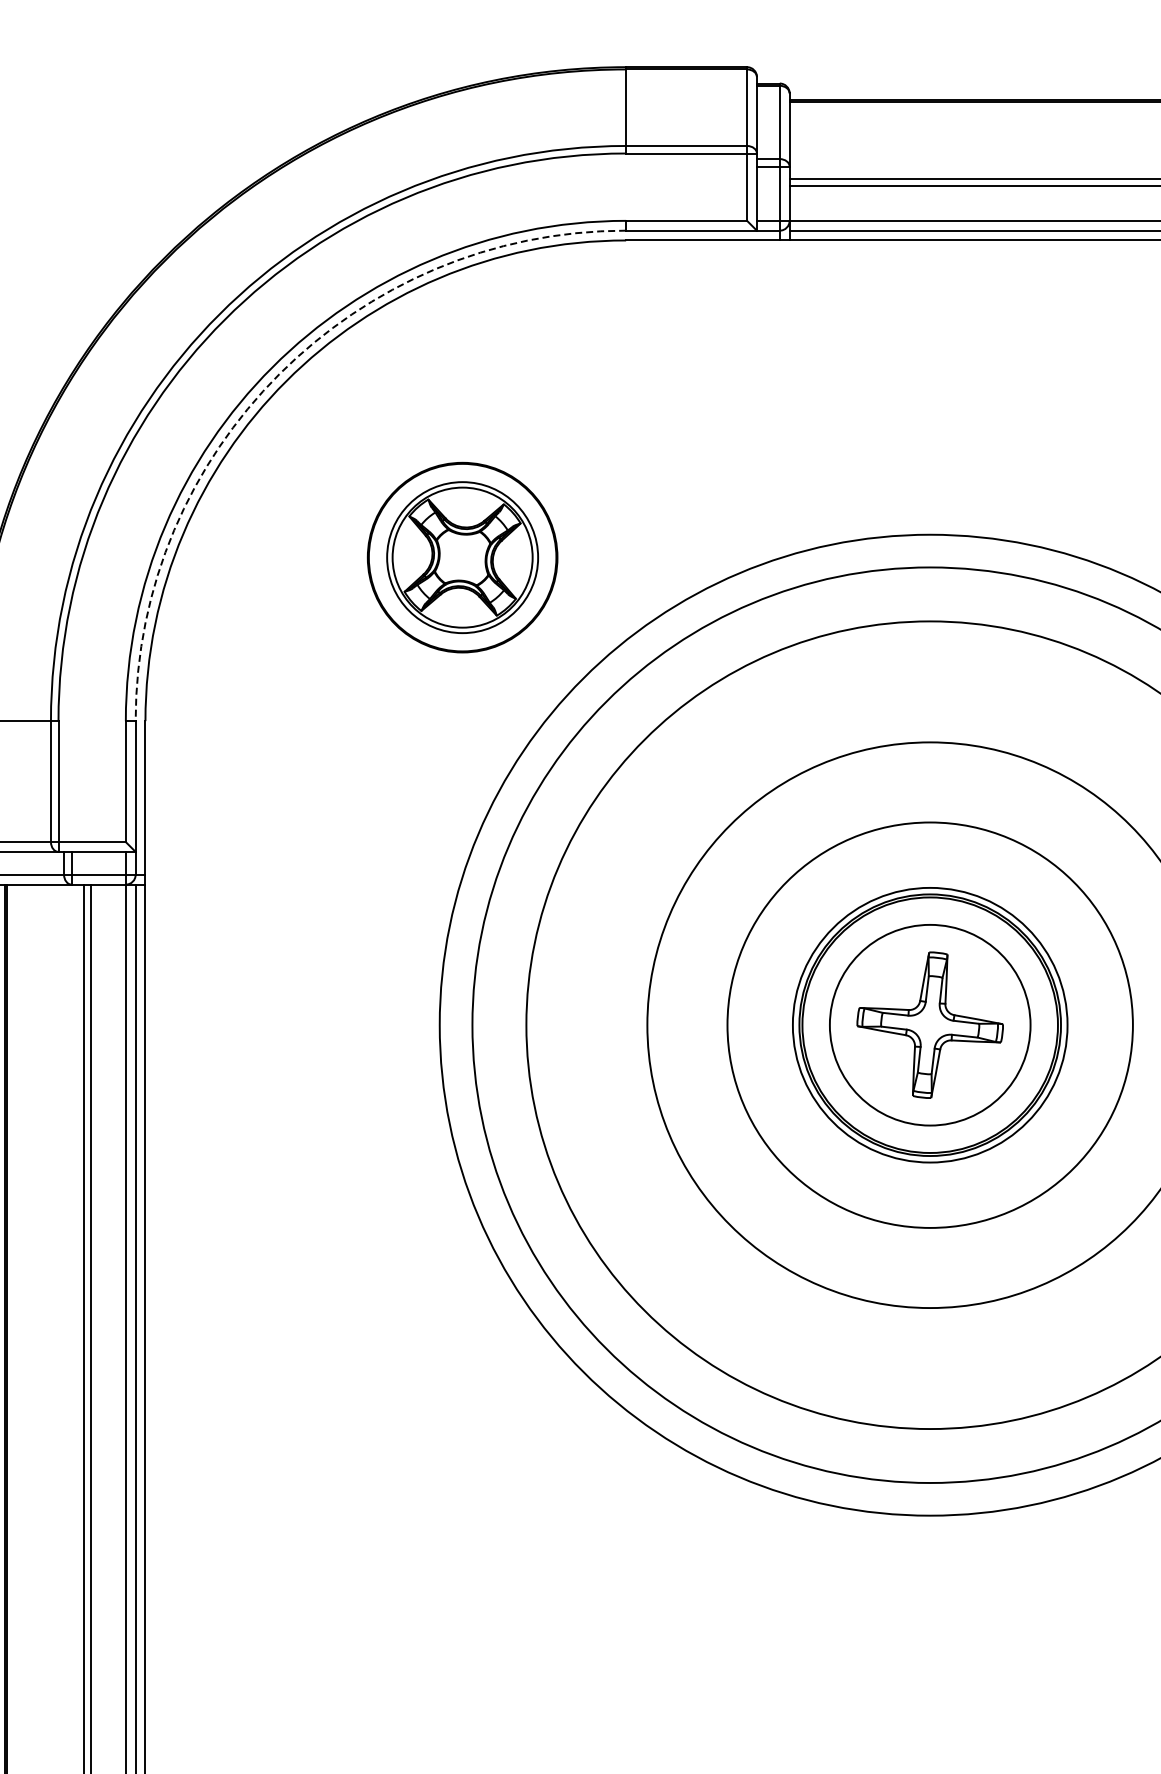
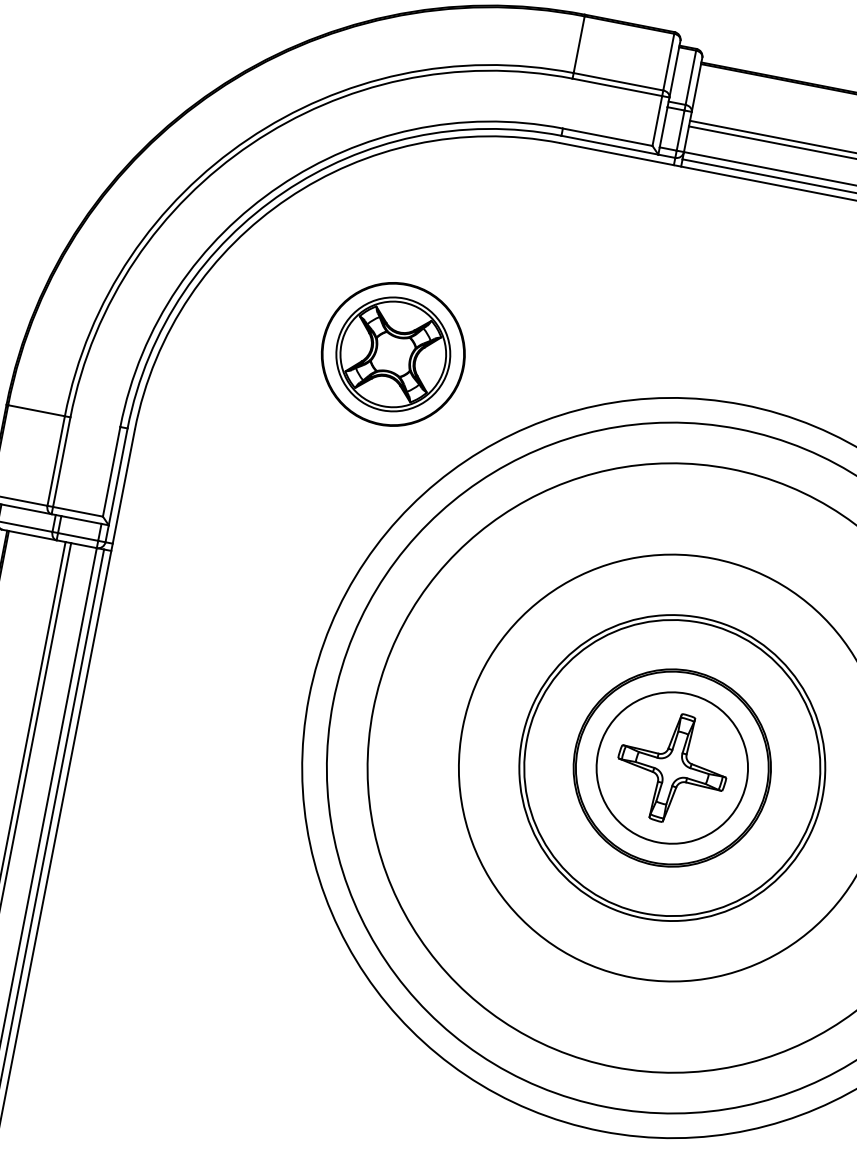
arc: (279, 374) -> (284, 192), dashed -> solid
circle: (930, 1025) -> (672, 768), size x1.43

